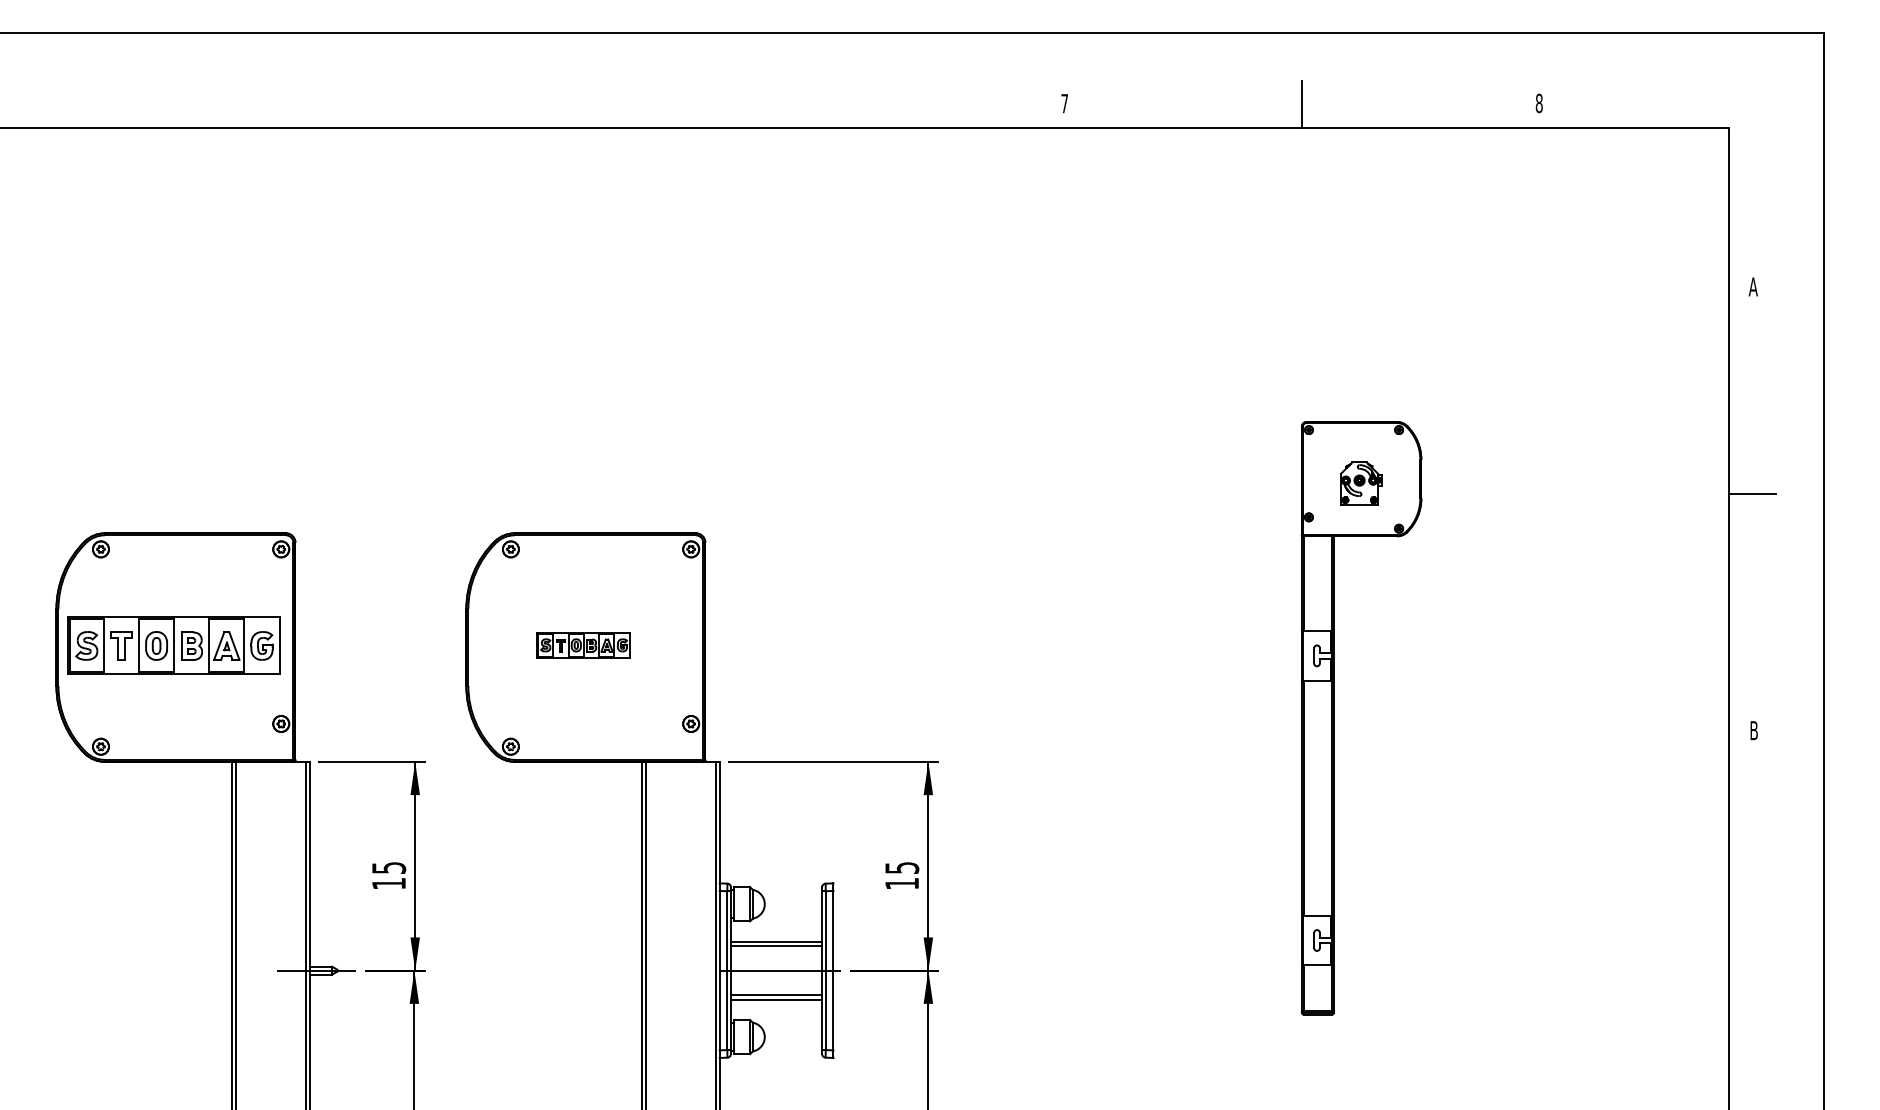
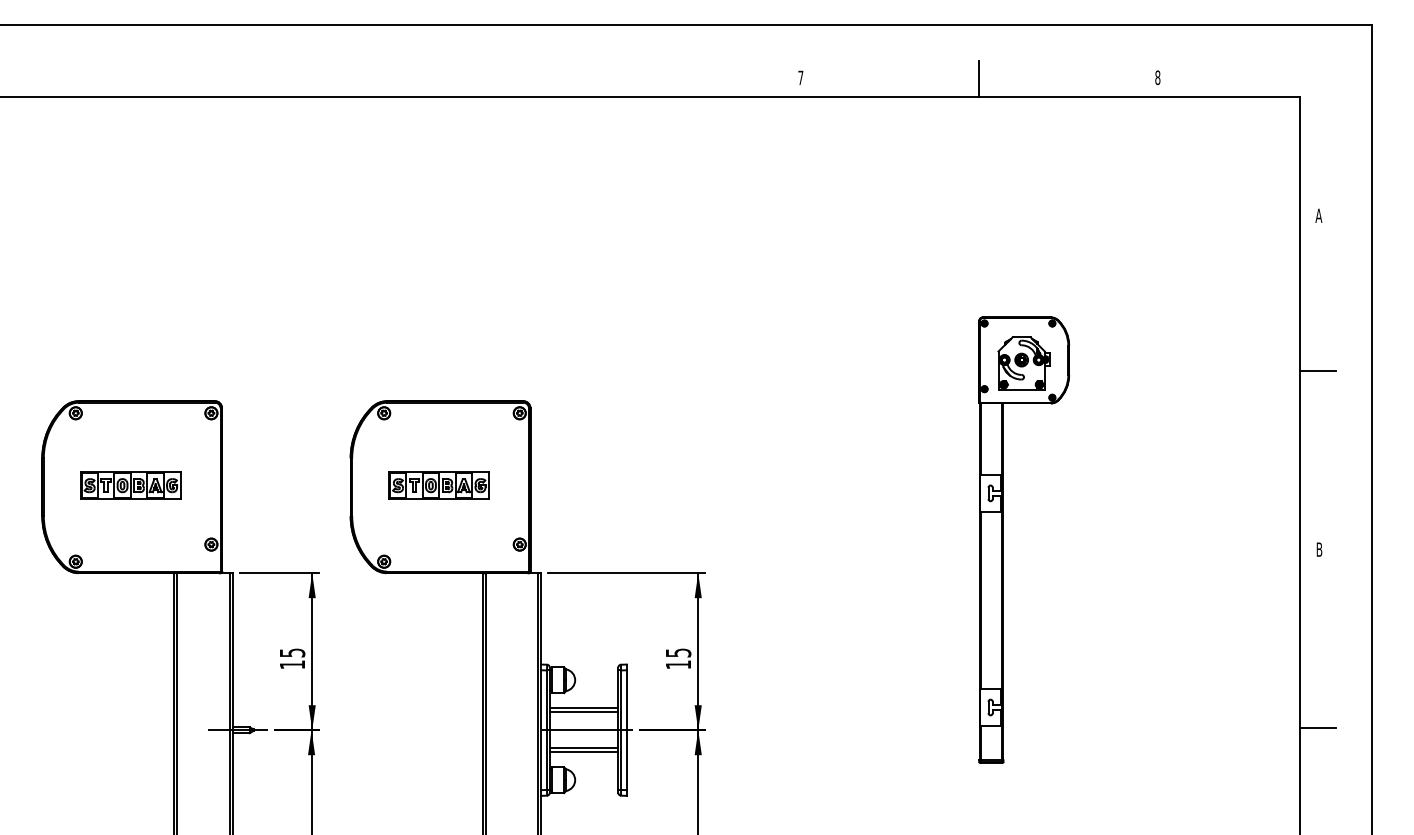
part: (1361, 483) -> (1024, 363), size x1.67
part: (173, 644) -> (130, 484), size x0.62
part: (583, 644) -> (438, 484), size x1.43
line: (1752, 967) -> (1318, 727), added

